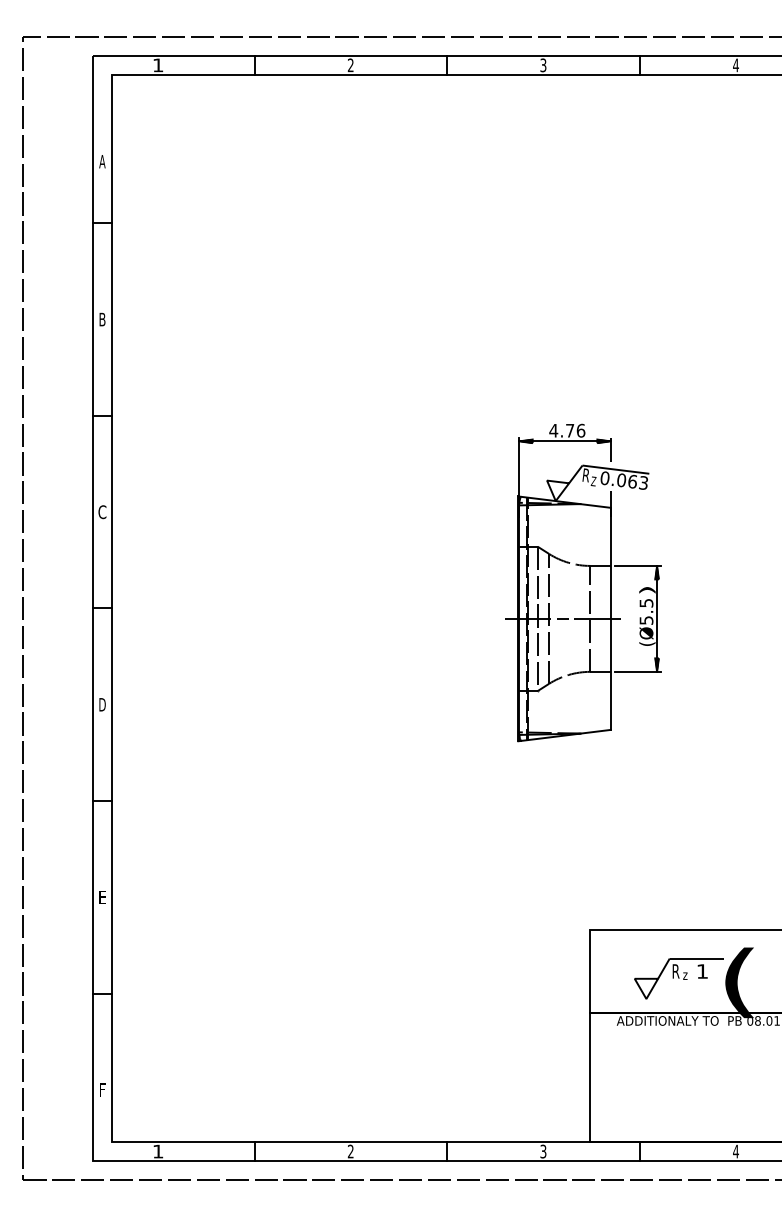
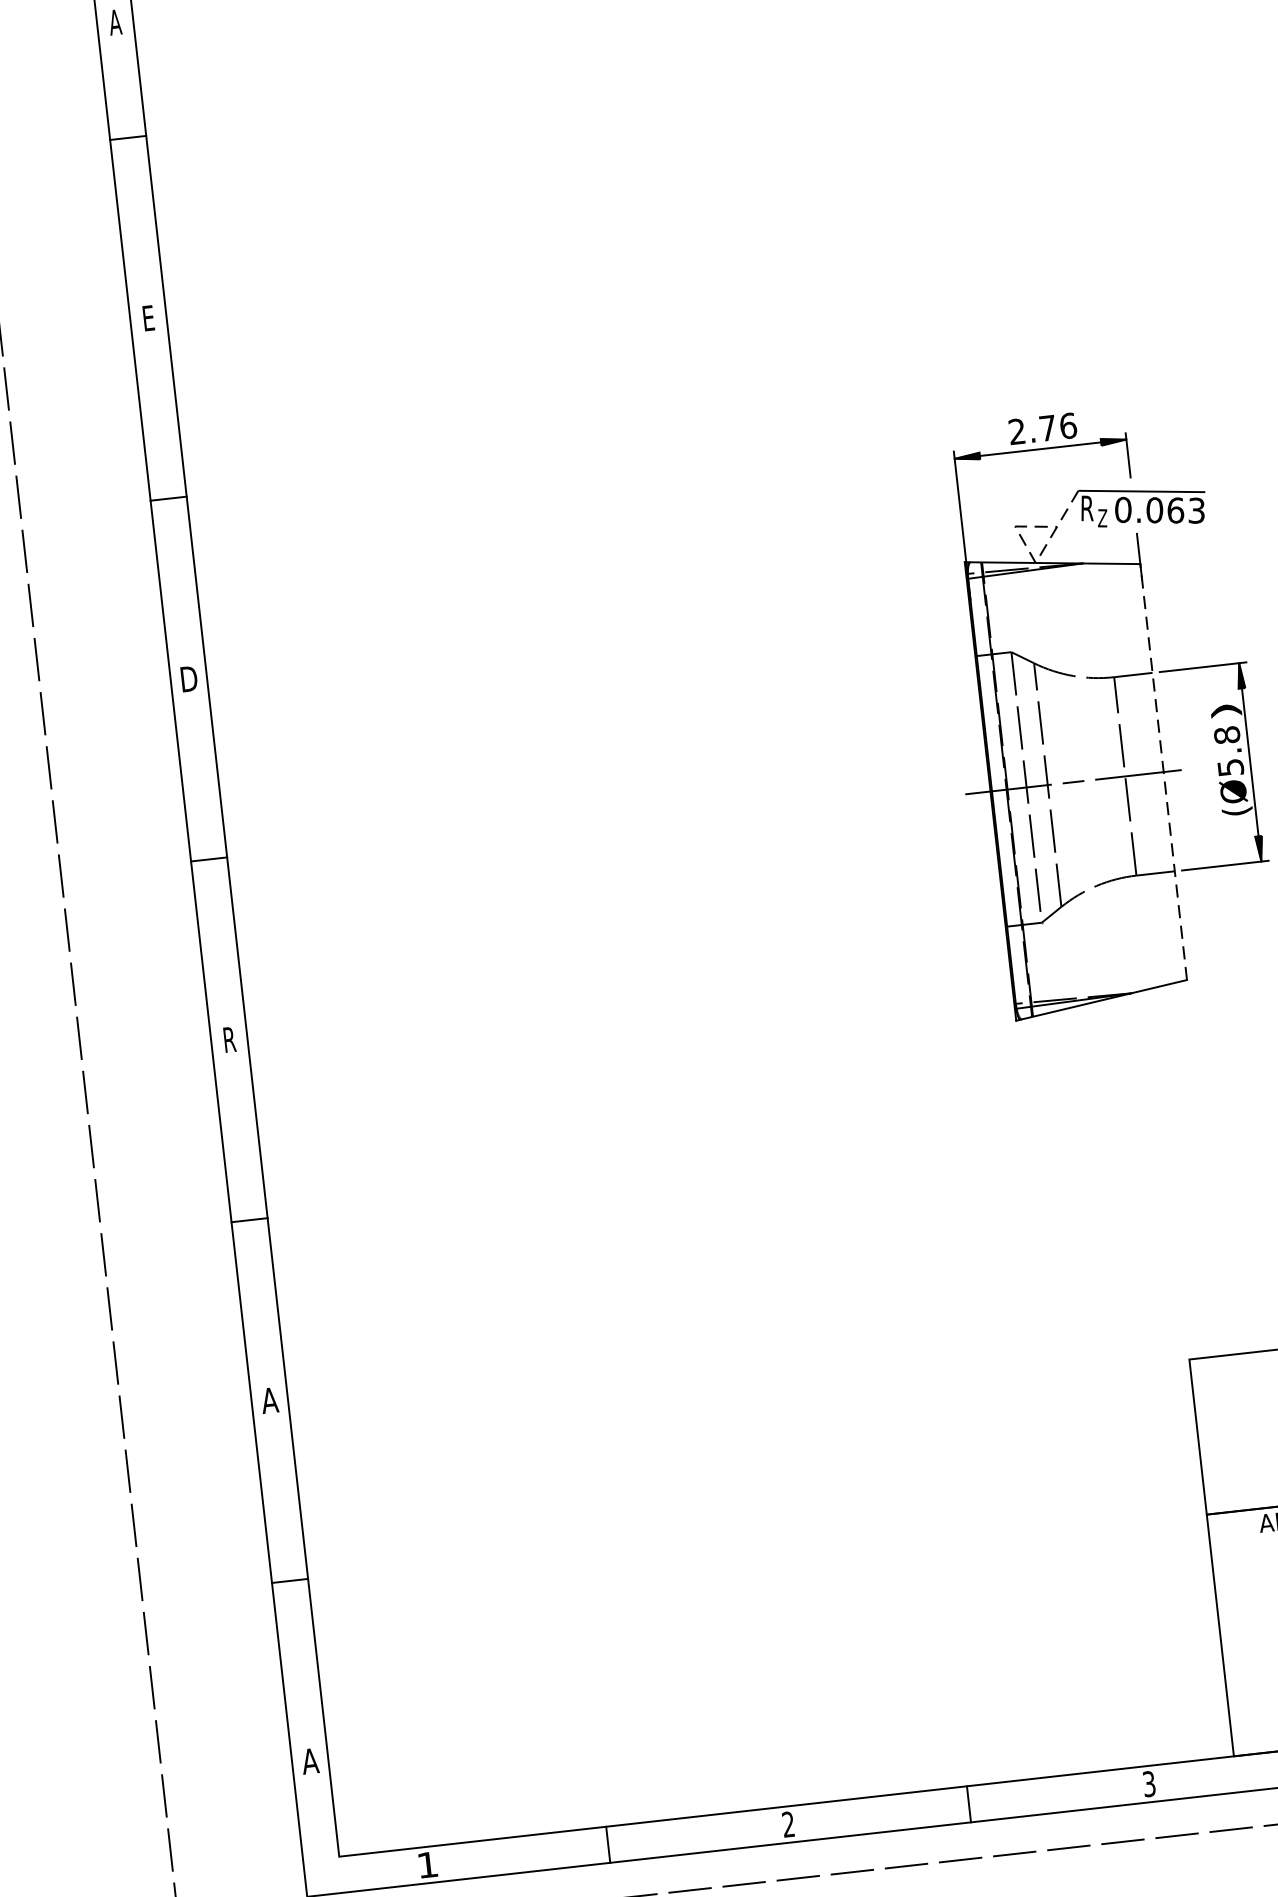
text: (102, 319) -> (148, 318), B -> E
text: (553, 430) -> (1016, 431), 4.76 -> 2.76
line: (555, 500) -> (1035, 561), solid -> dashed
text: (102, 512) -> (189, 679), C -> D
text: (646, 602) -> (1227, 733), (Ø5.5 -> (Ø5.8
line: (610, 618) -> (1162, 771), solid -> dashed
text: (102, 704) -> (229, 1039), D -> R
text: (102, 897) -> (269, 1400), E -> A
text: (102, 1089) -> (310, 1760), F -> A

